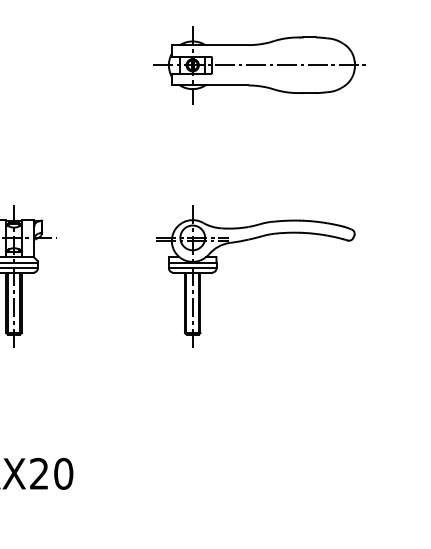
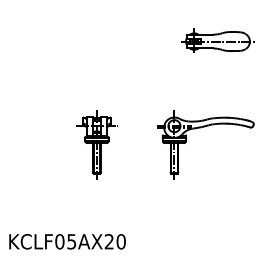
part: (258, 65) -> (216, 41), size x0.7
part: (245, 242) -> (200, 128), moved

